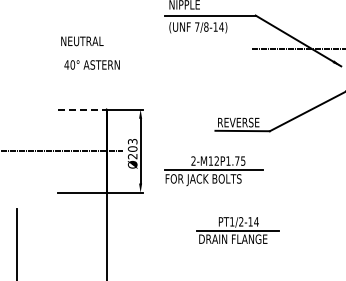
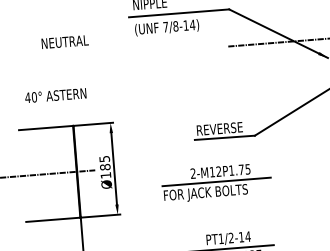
text: (82, 41) -> (65, 42), moved
text: (91, 64) -> (55, 95), moved
line: (82, 109) -> (46, 127), dashed -> solid
text: (132, 149) -> (105, 167), Ø203 -> Ø185
part: (213, 171) -> (216, 183), moved

